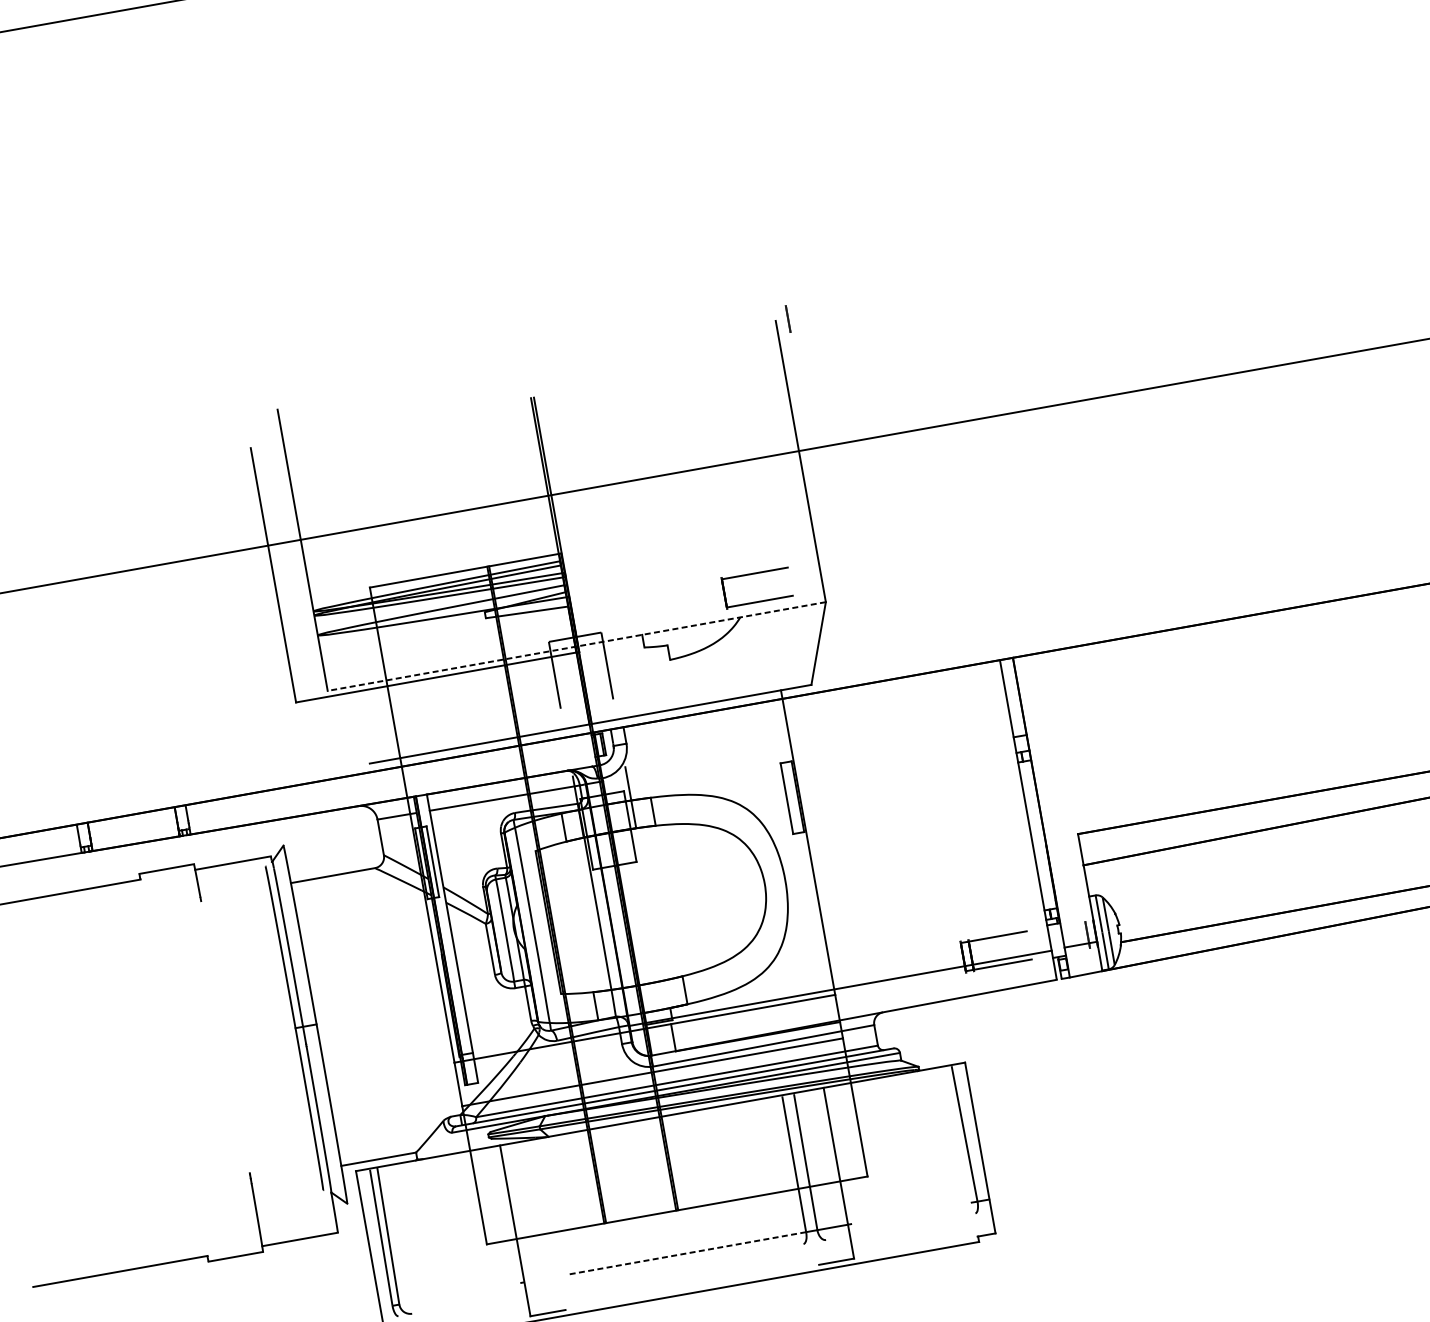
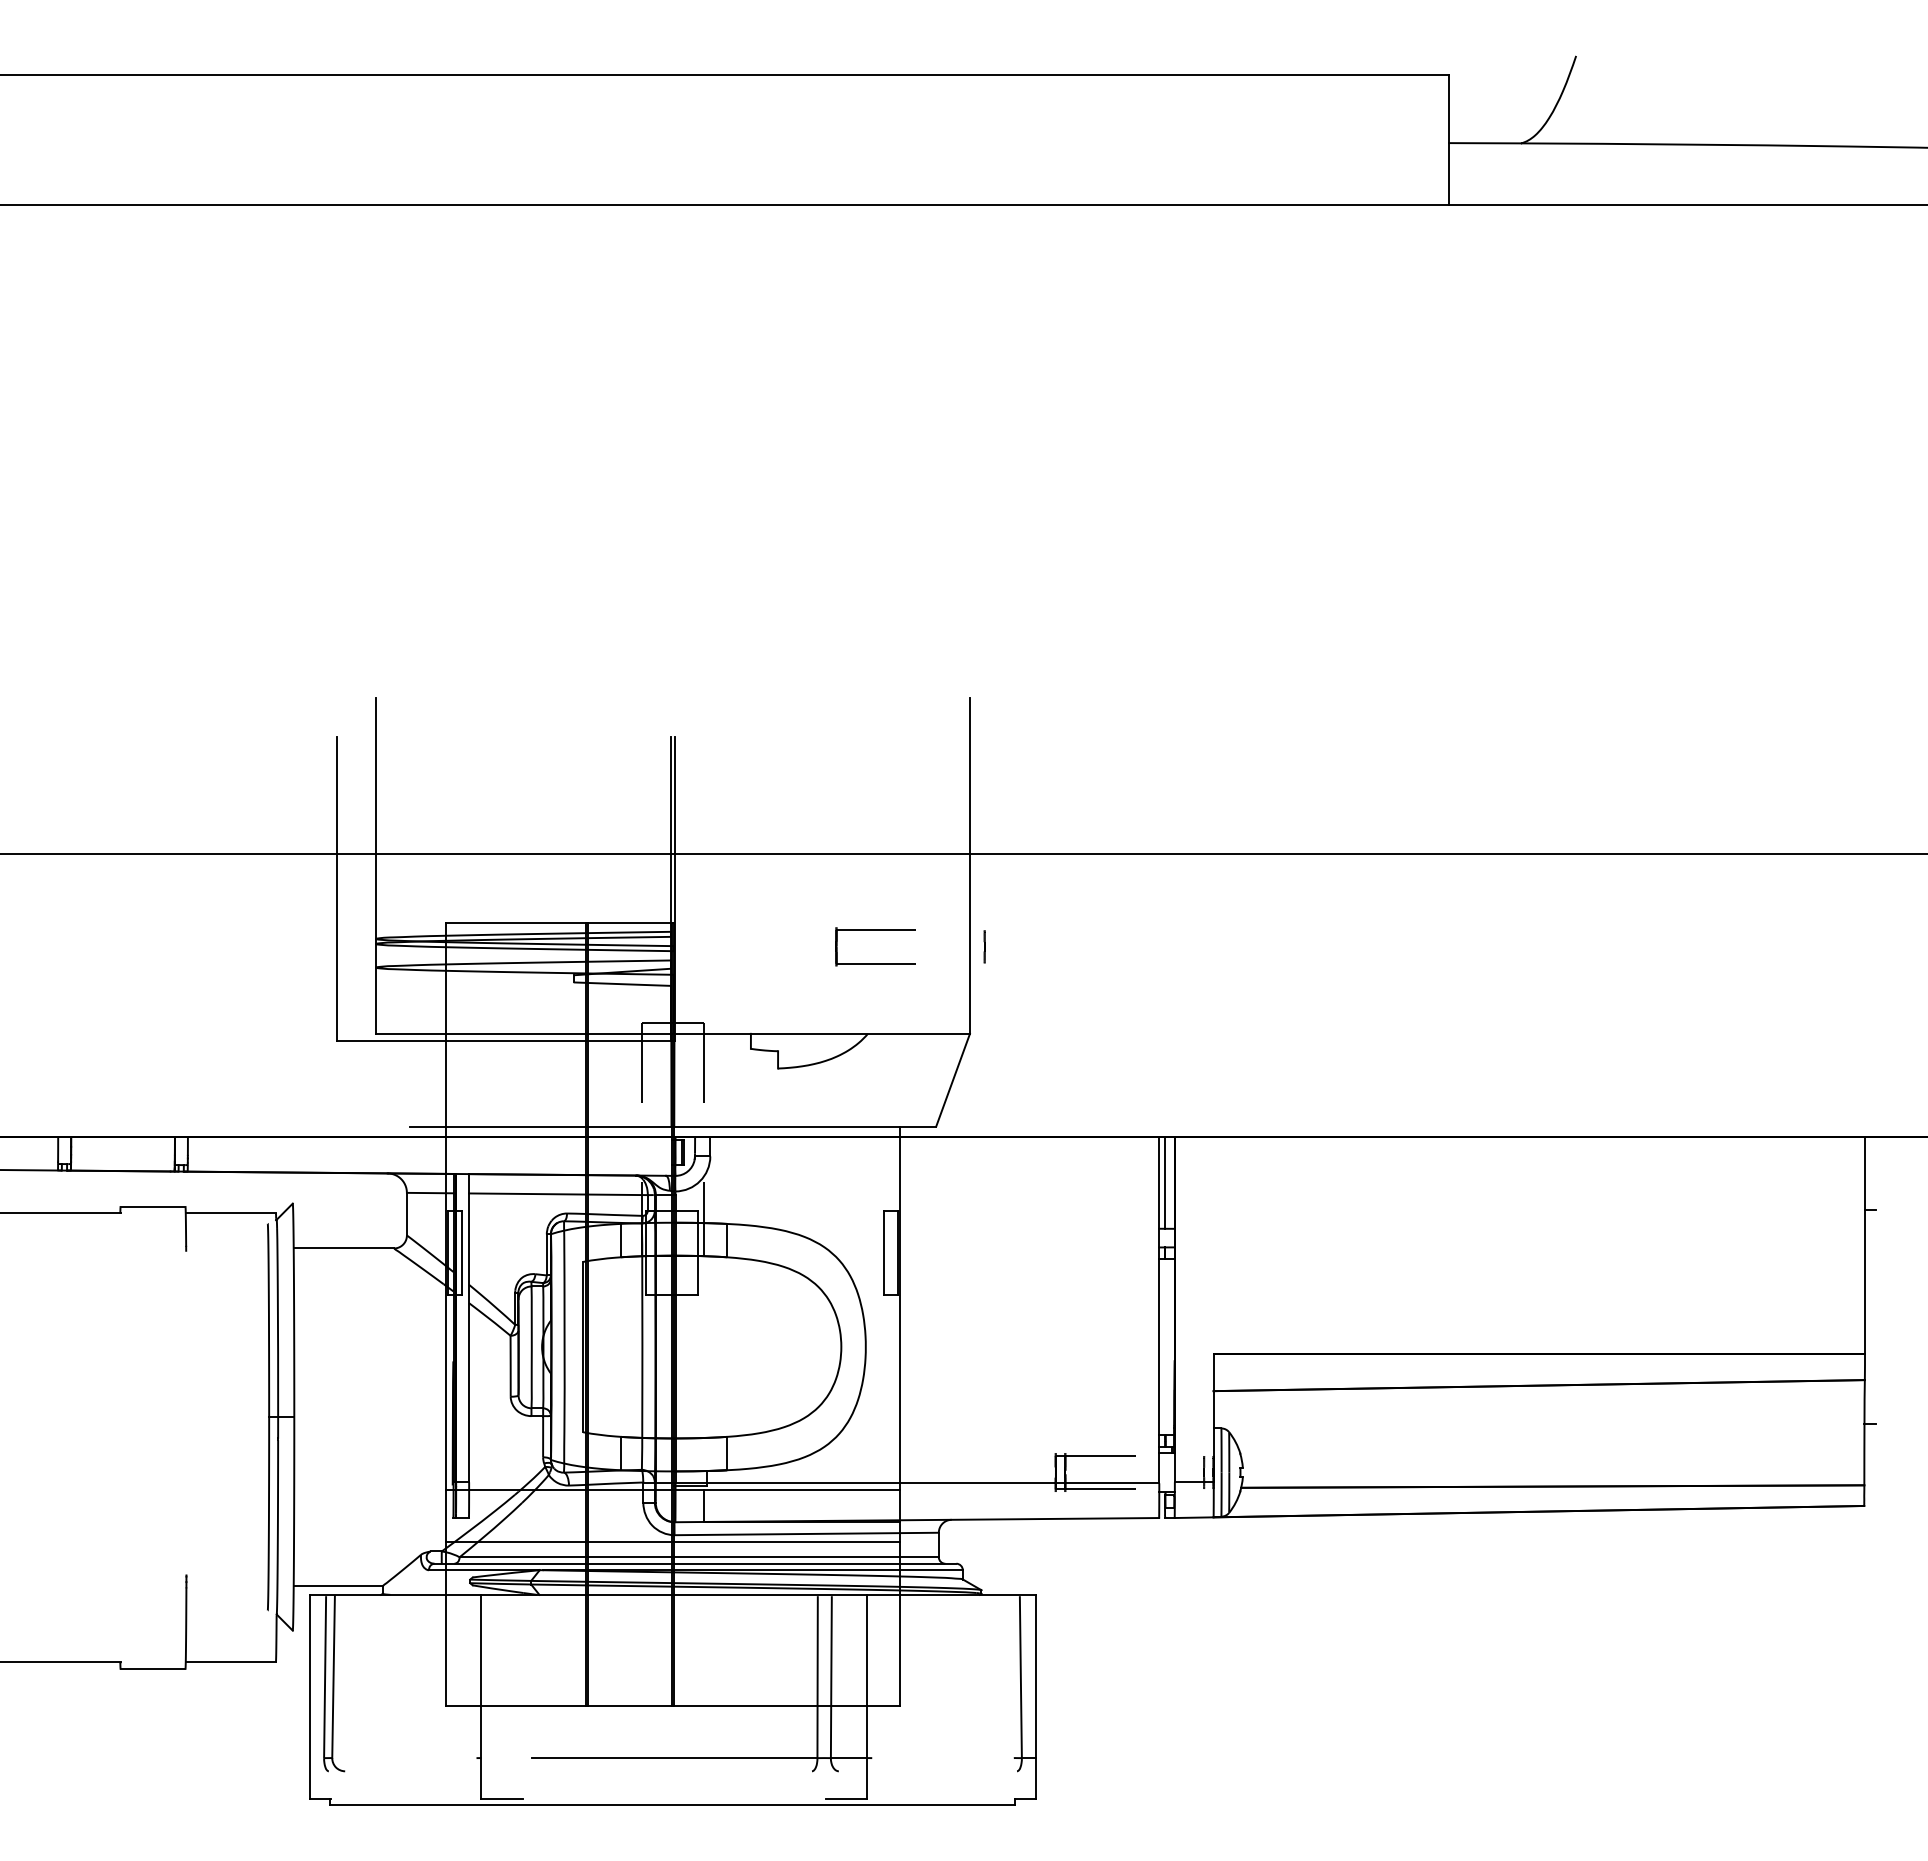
line: (787, 318) -> (984, 946), moved
part: (754, 573) -> (875, 930), moved
line: (576, 646) -> (672, 1033), dashed -> solid
line: (1011, 697) -> (1165, 1182), added
line: (686, 1253) -> (674, 1758), dashed -> solid

